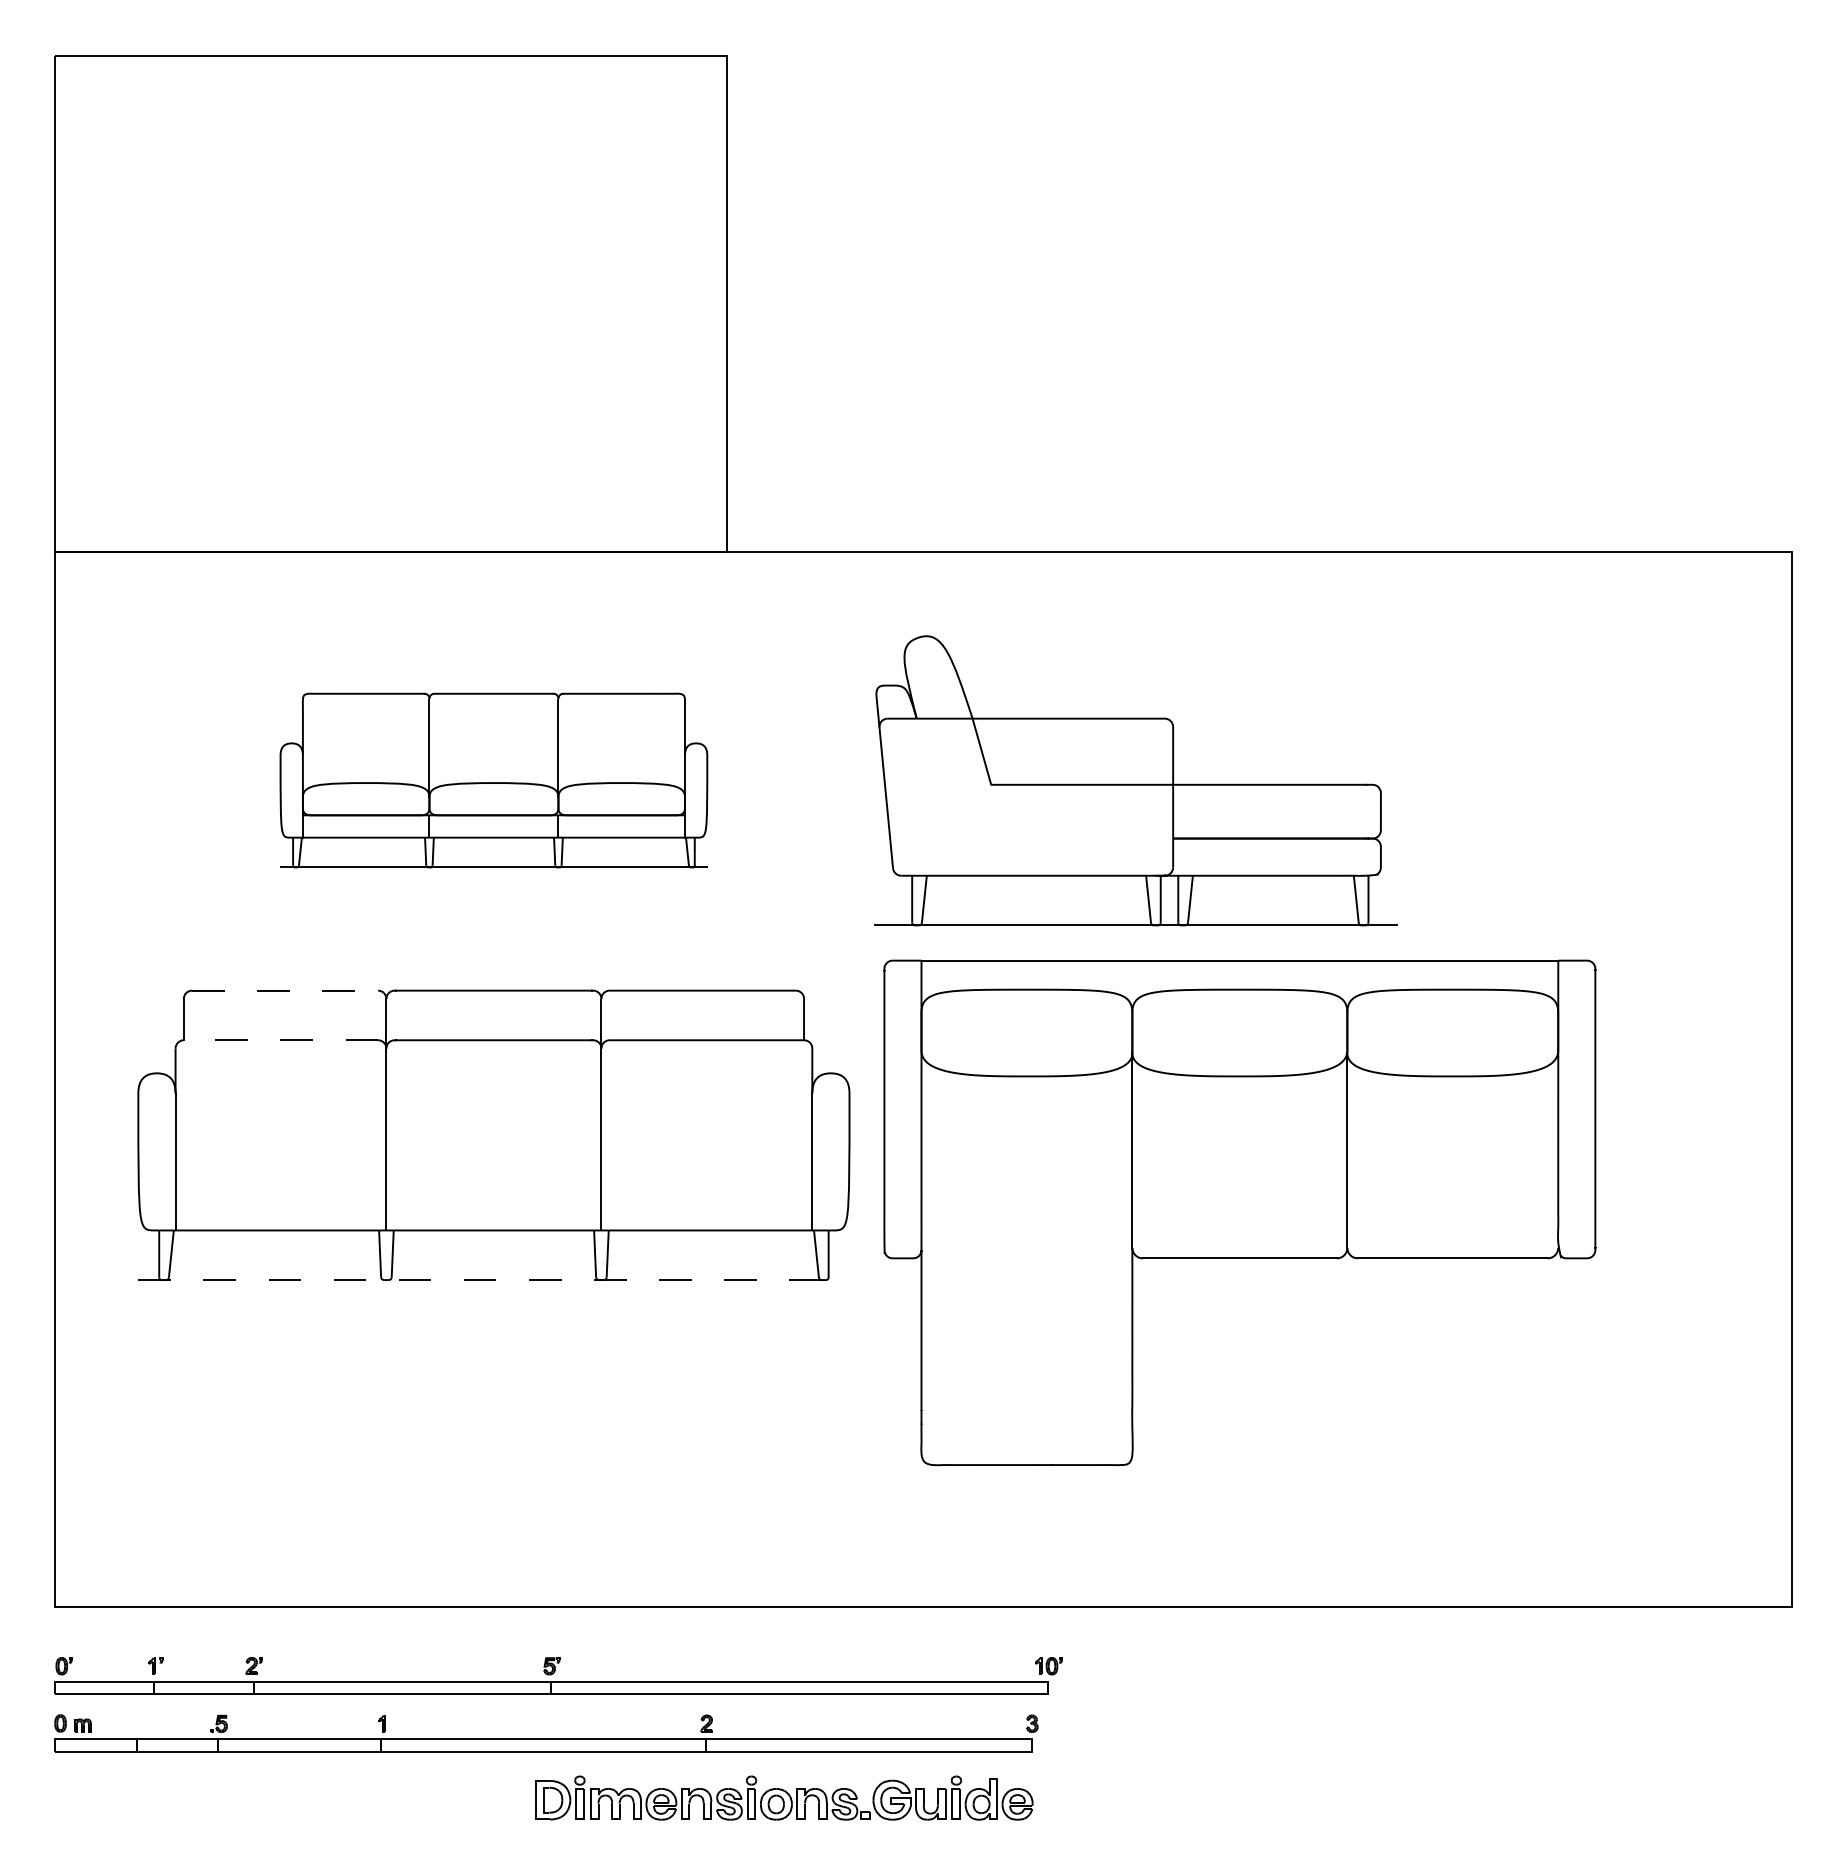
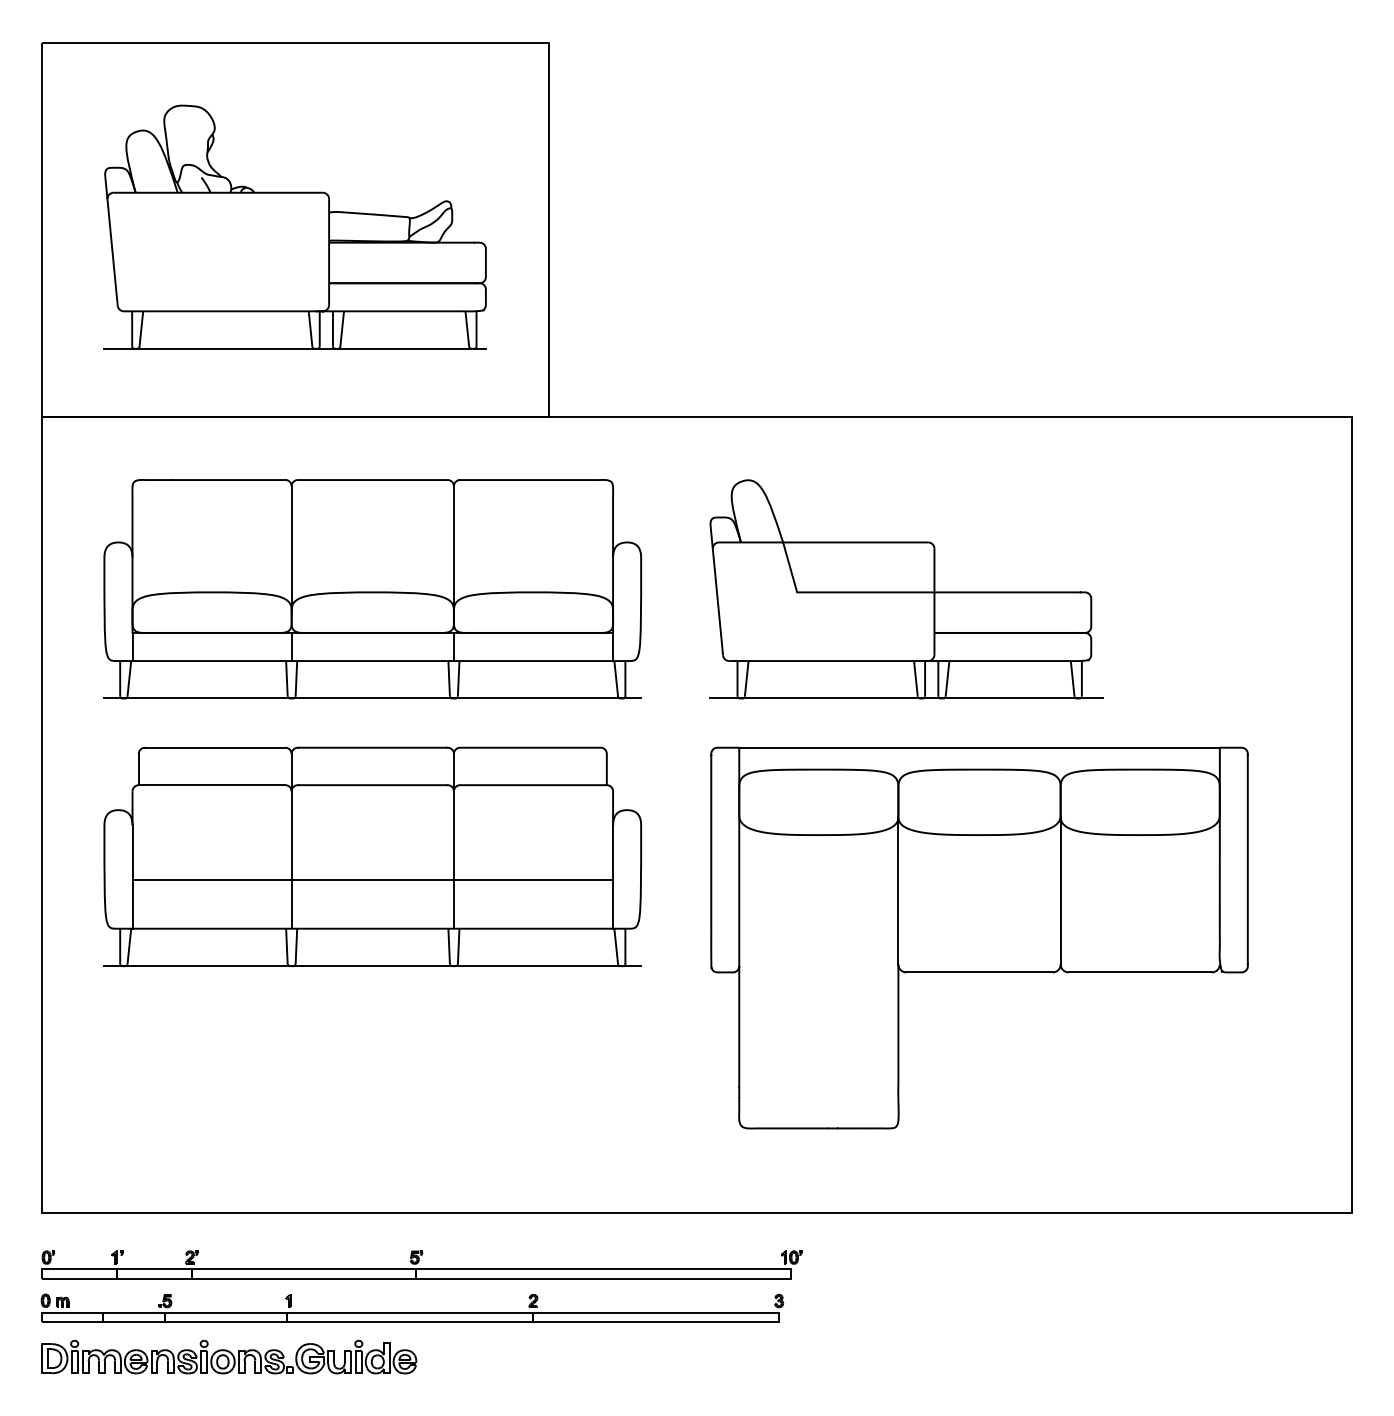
part: (390, 300) -> (294, 226), added
part: (493, 780) -> (372, 589), size x1.67
part: (1135, 780) -> (906, 589), moved
line: (285, 990) -> (215, 747), dashed -> solid
line: (280, 1040) -> (211, 785), dashed -> solid
line: (493, 1165) -> (372, 879), added
part: (1239, 1212) -> (979, 937), moved
line: (493, 1280) -> (372, 966), dashed -> solid
part: (784, 1797) -> (229, 1356), moved

